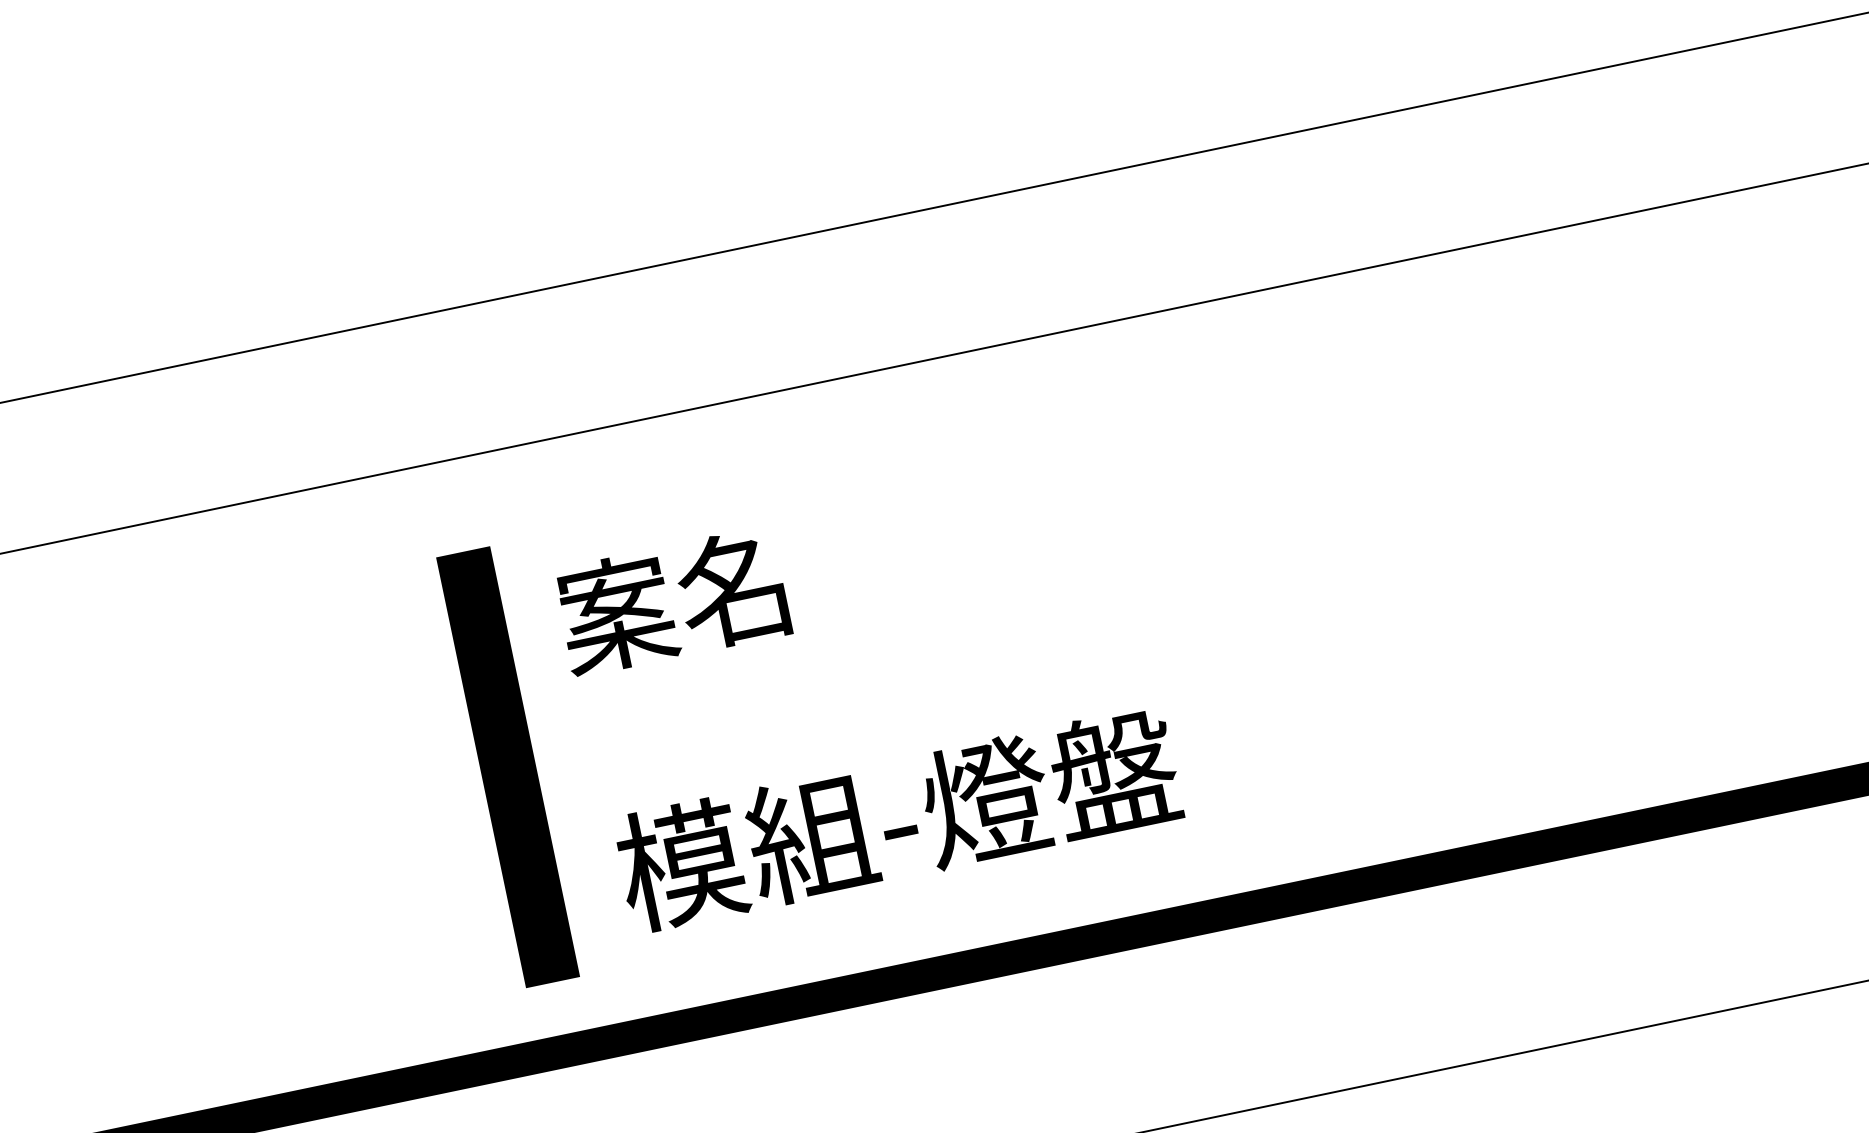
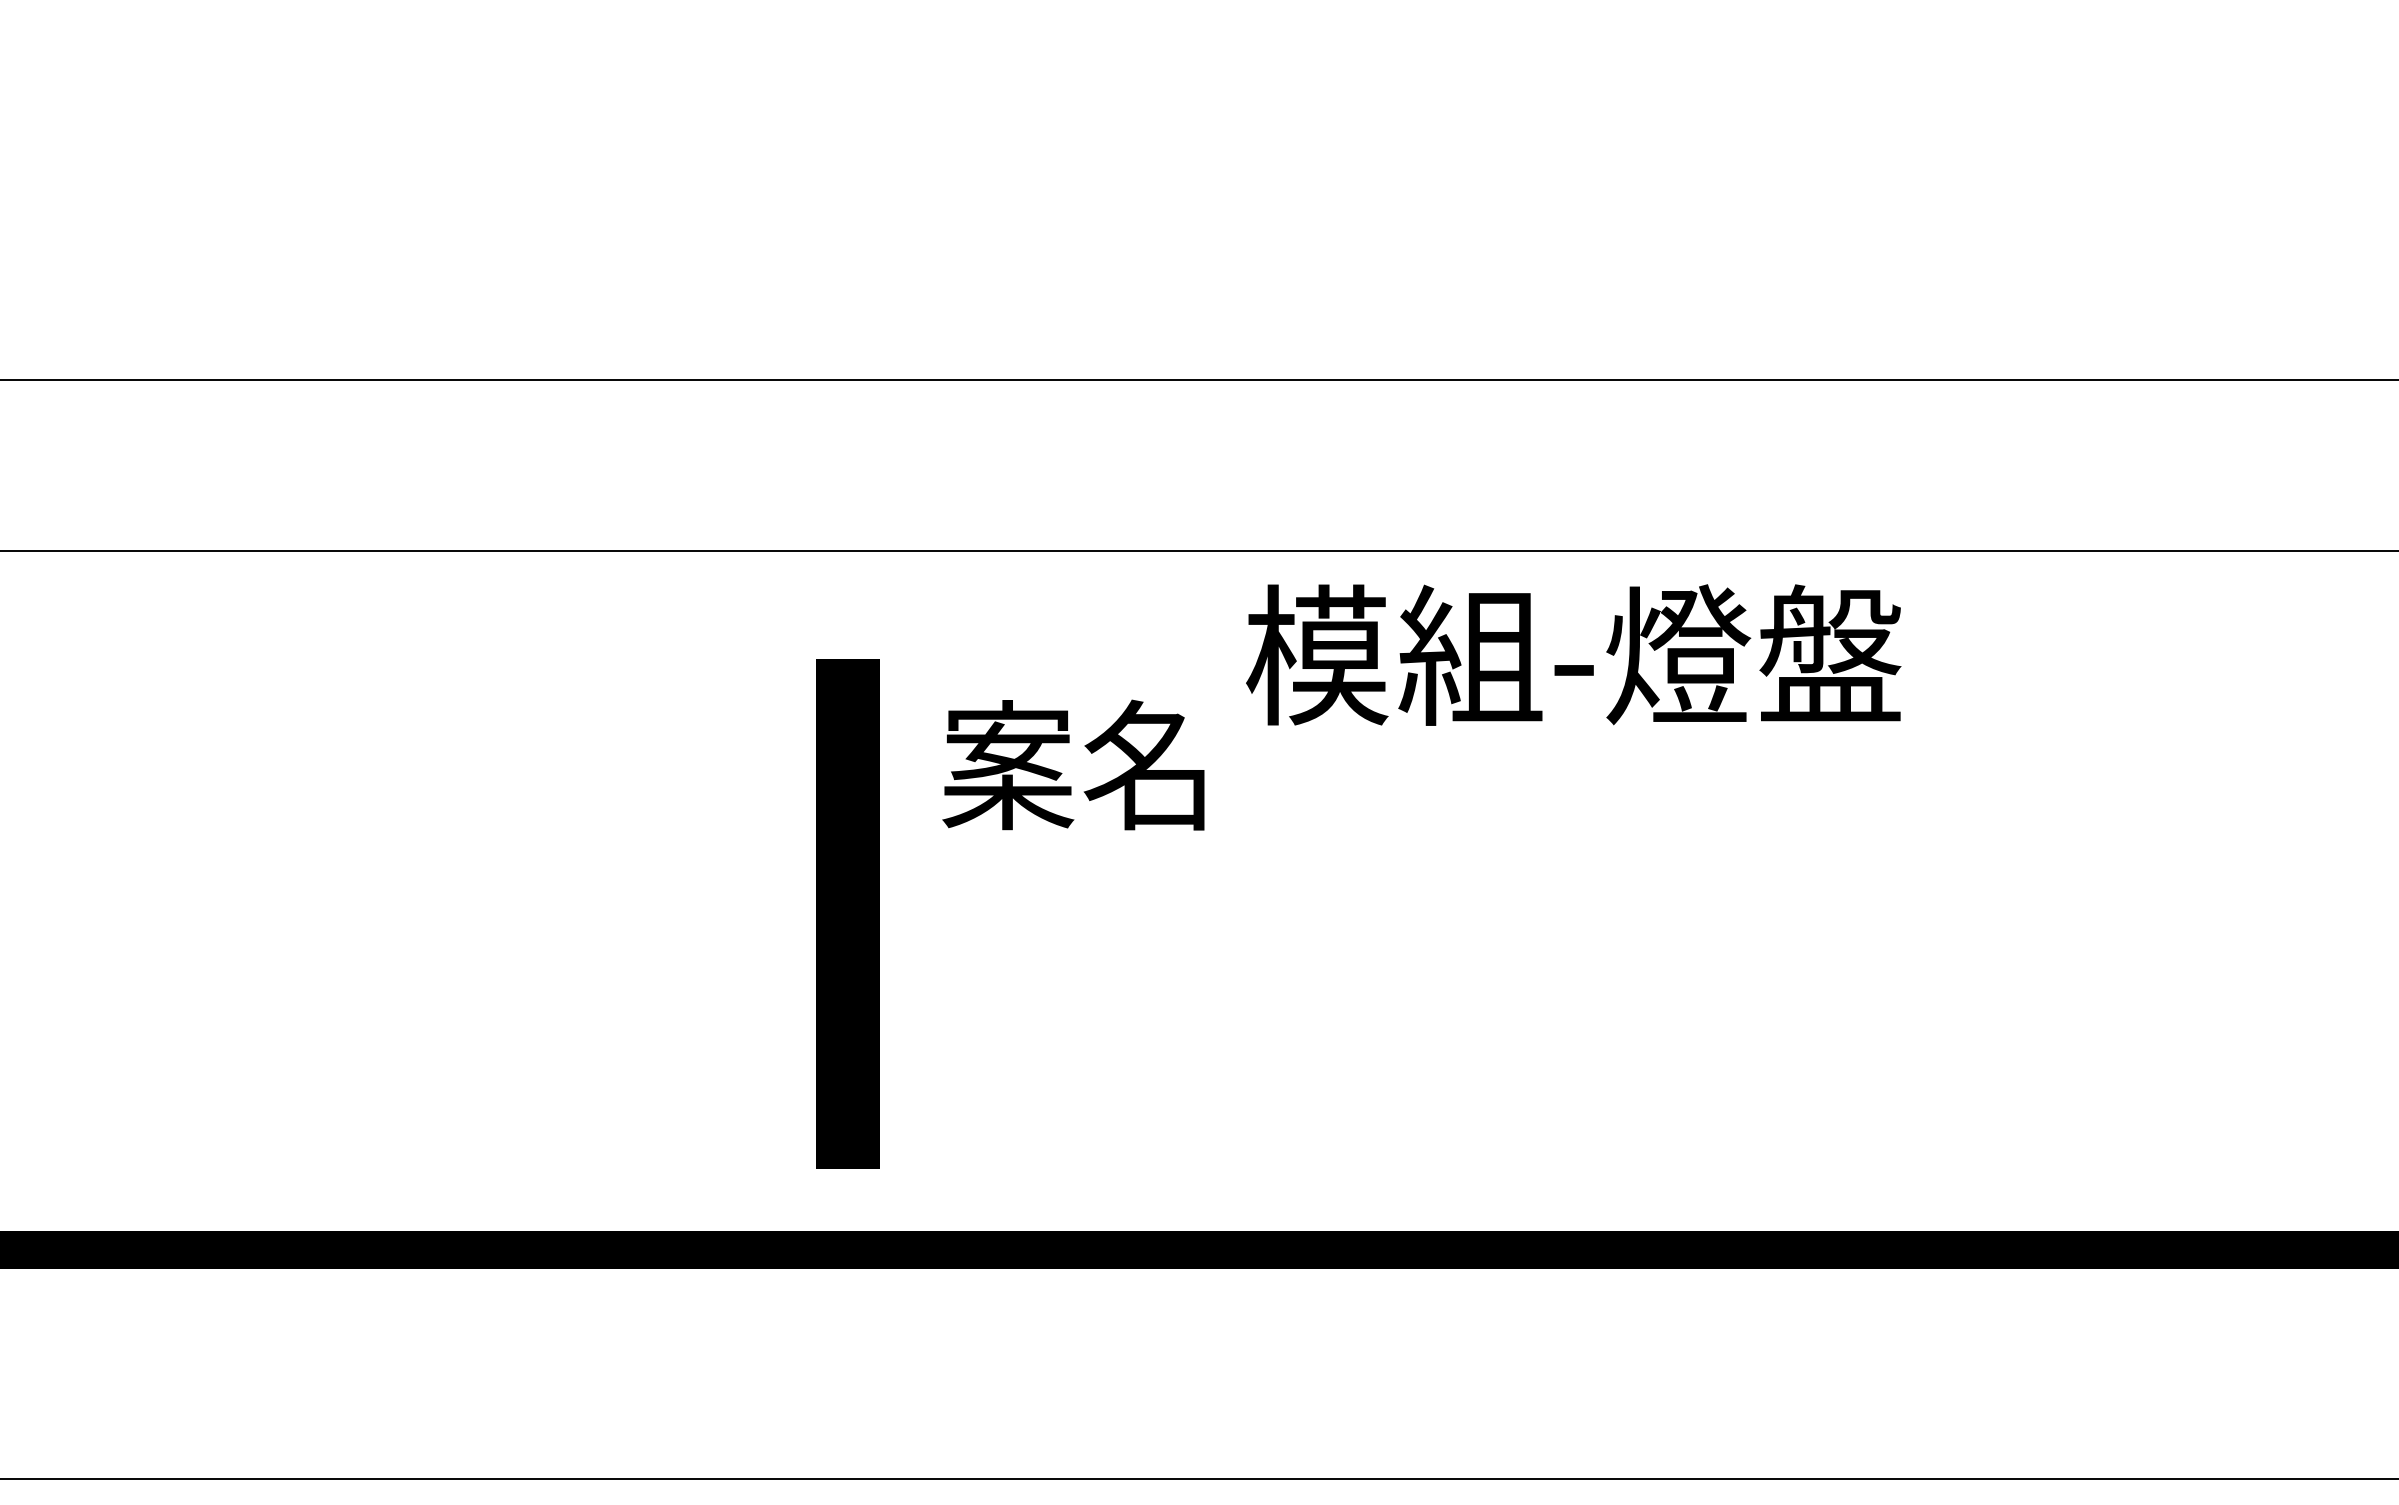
text: (897, 819) -> (1573, 654), moved

